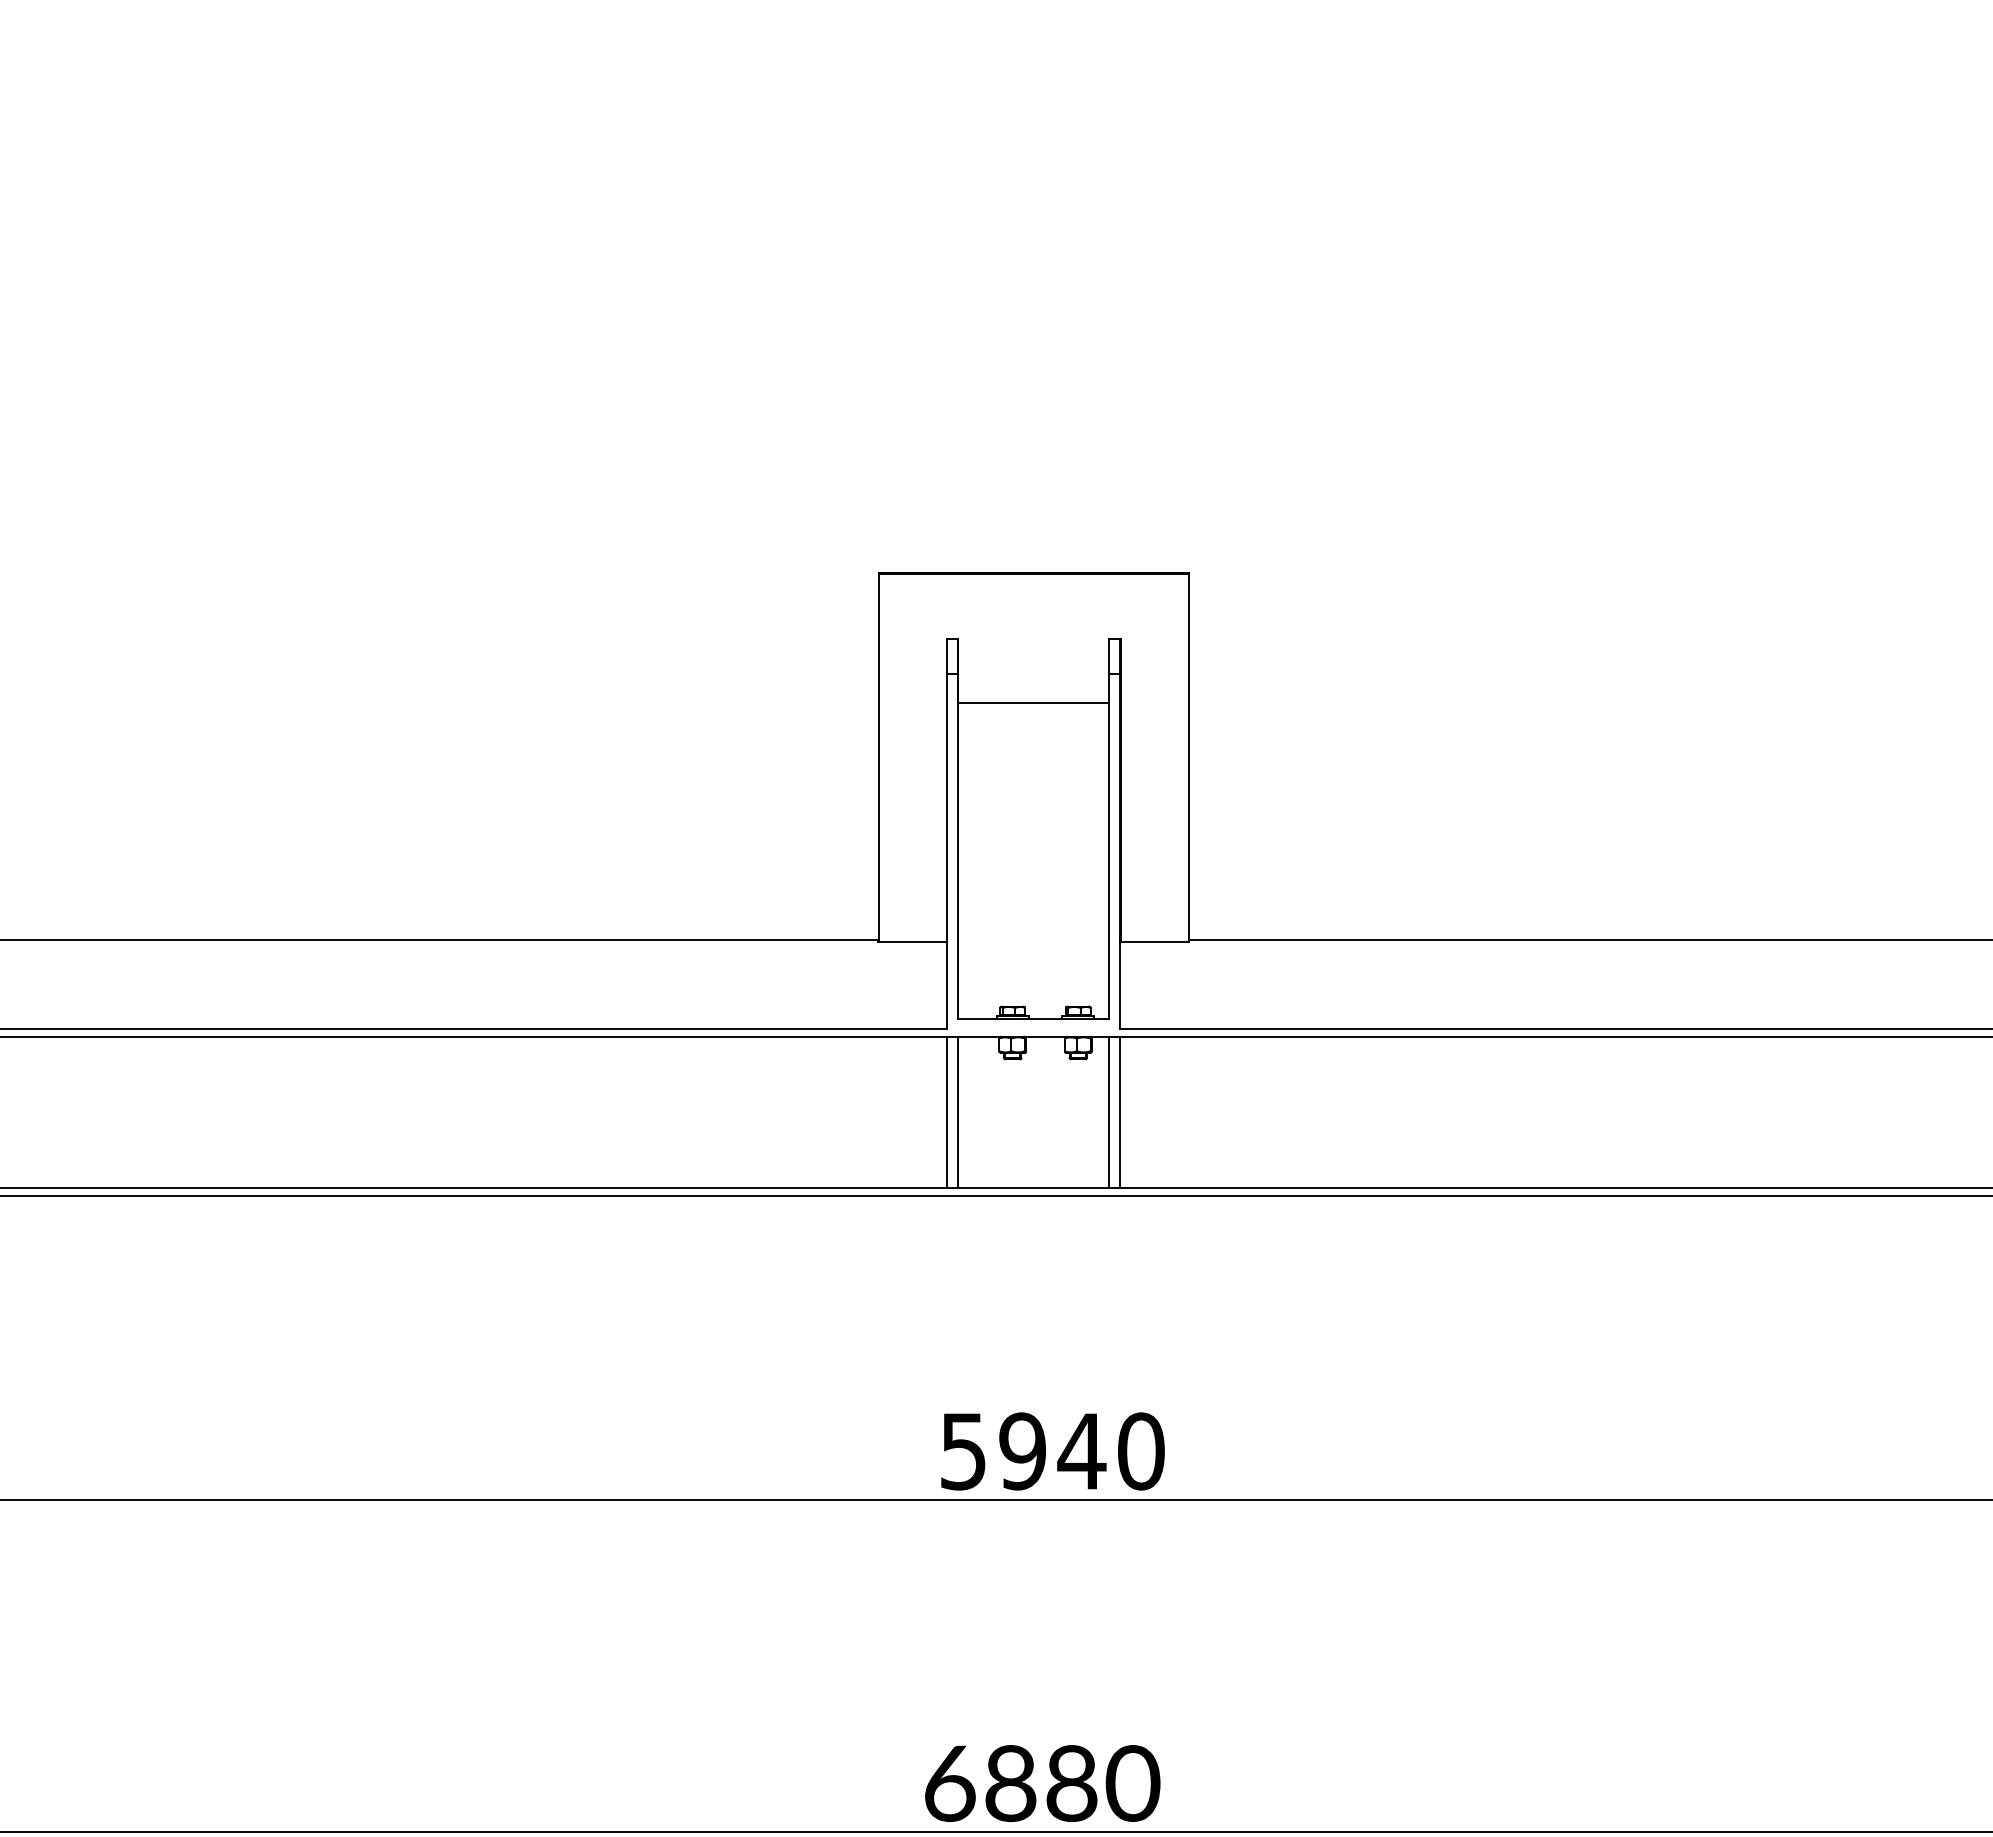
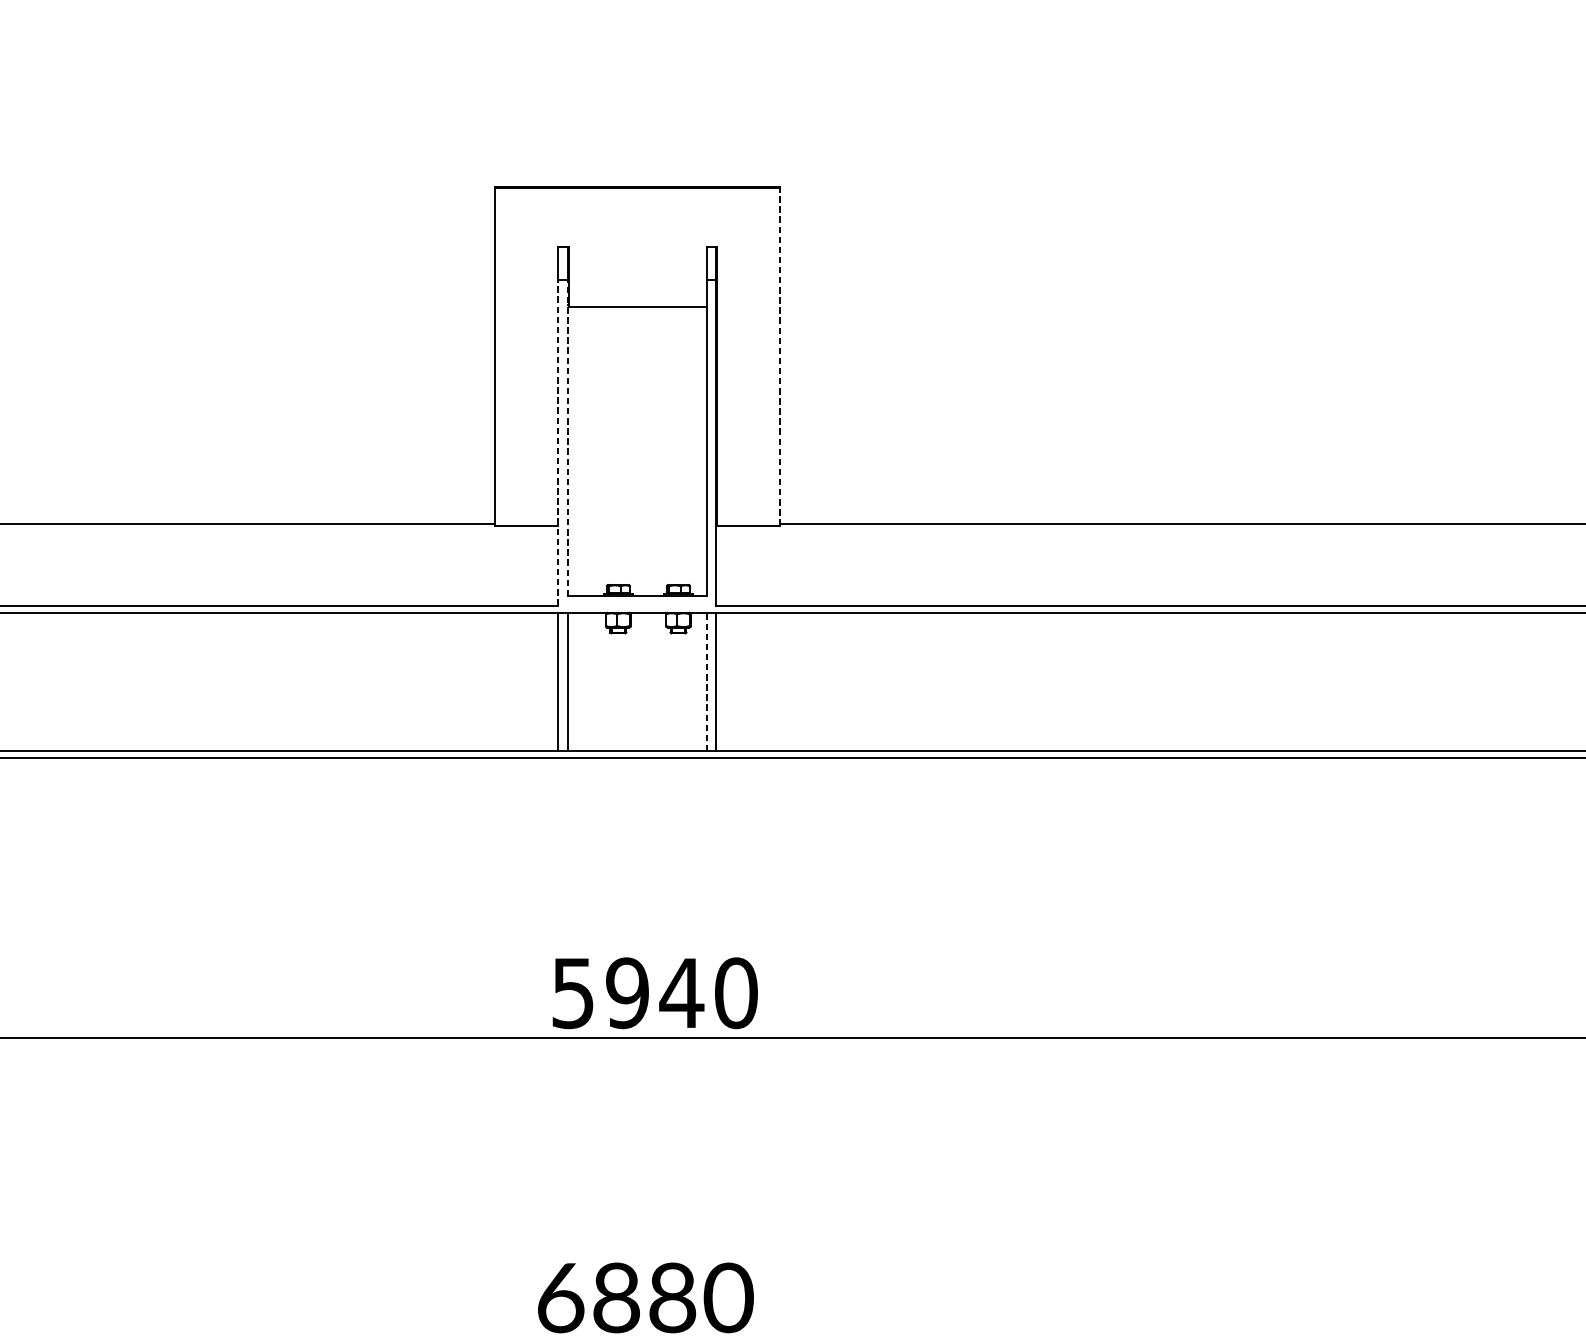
line: (1189, 757) -> (780, 356), solid -> dashed
line: (957, 846) -> (567, 438), solid -> dashed
line: (947, 851) -> (558, 442), solid -> dashed
line: (1109, 1111) -> (707, 681), solid -> dashed

